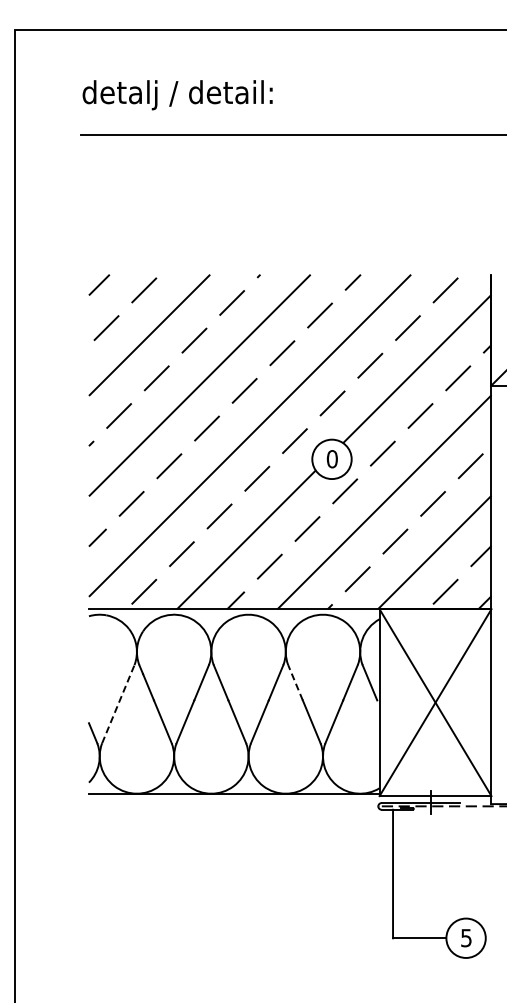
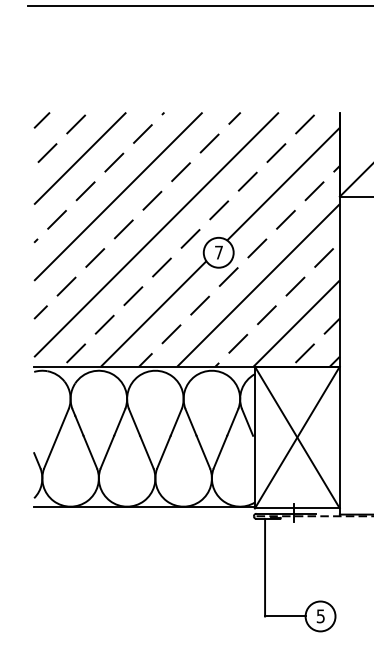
text: (331, 459) -> (218, 252), 0 -> 7
line: (295, 682) -> (191, 422), dashed -> solid
line: (118, 703) -> (56, 438), dashed -> solid

